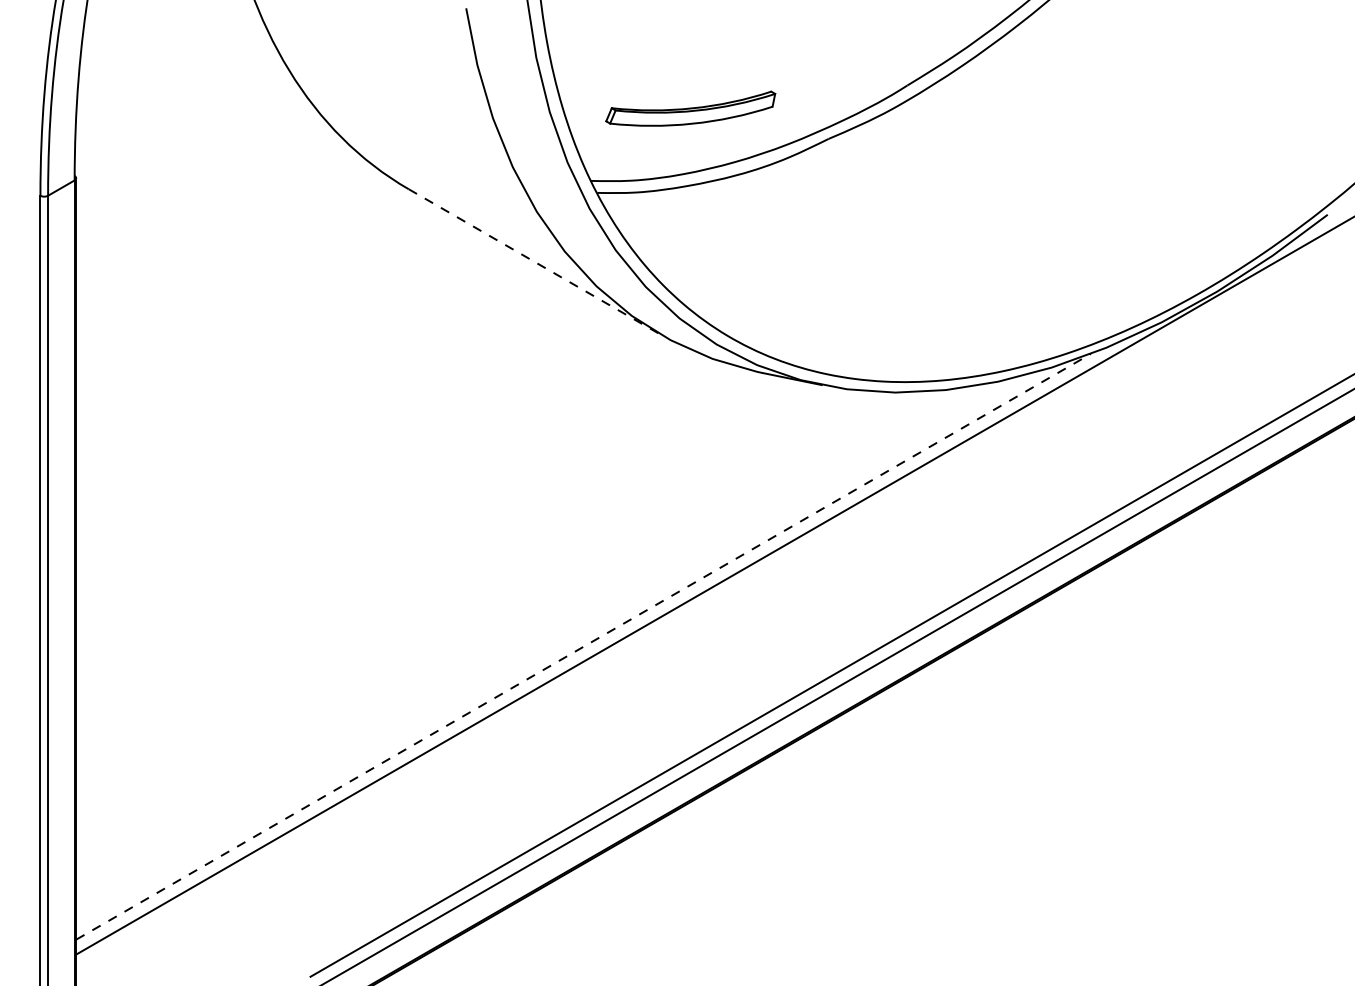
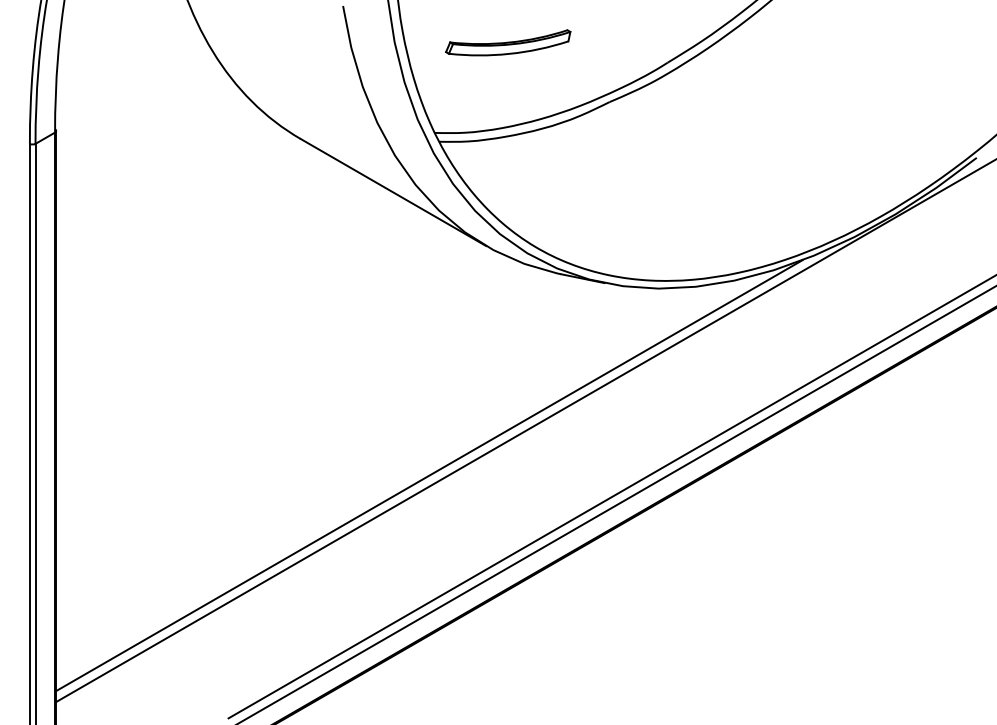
part: (691, 108) -> (508, 42), moved
line: (534, 261) -> (393, 192), dashed -> solid
line: (583, 646) -> (429, 475), dashed -> solid

